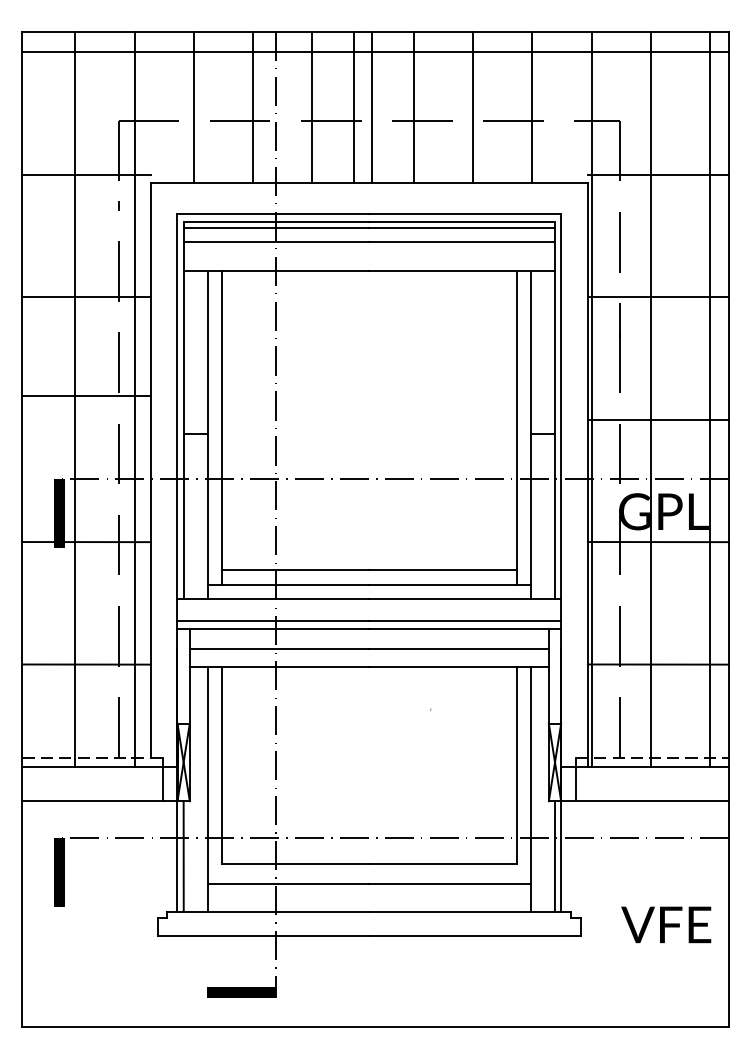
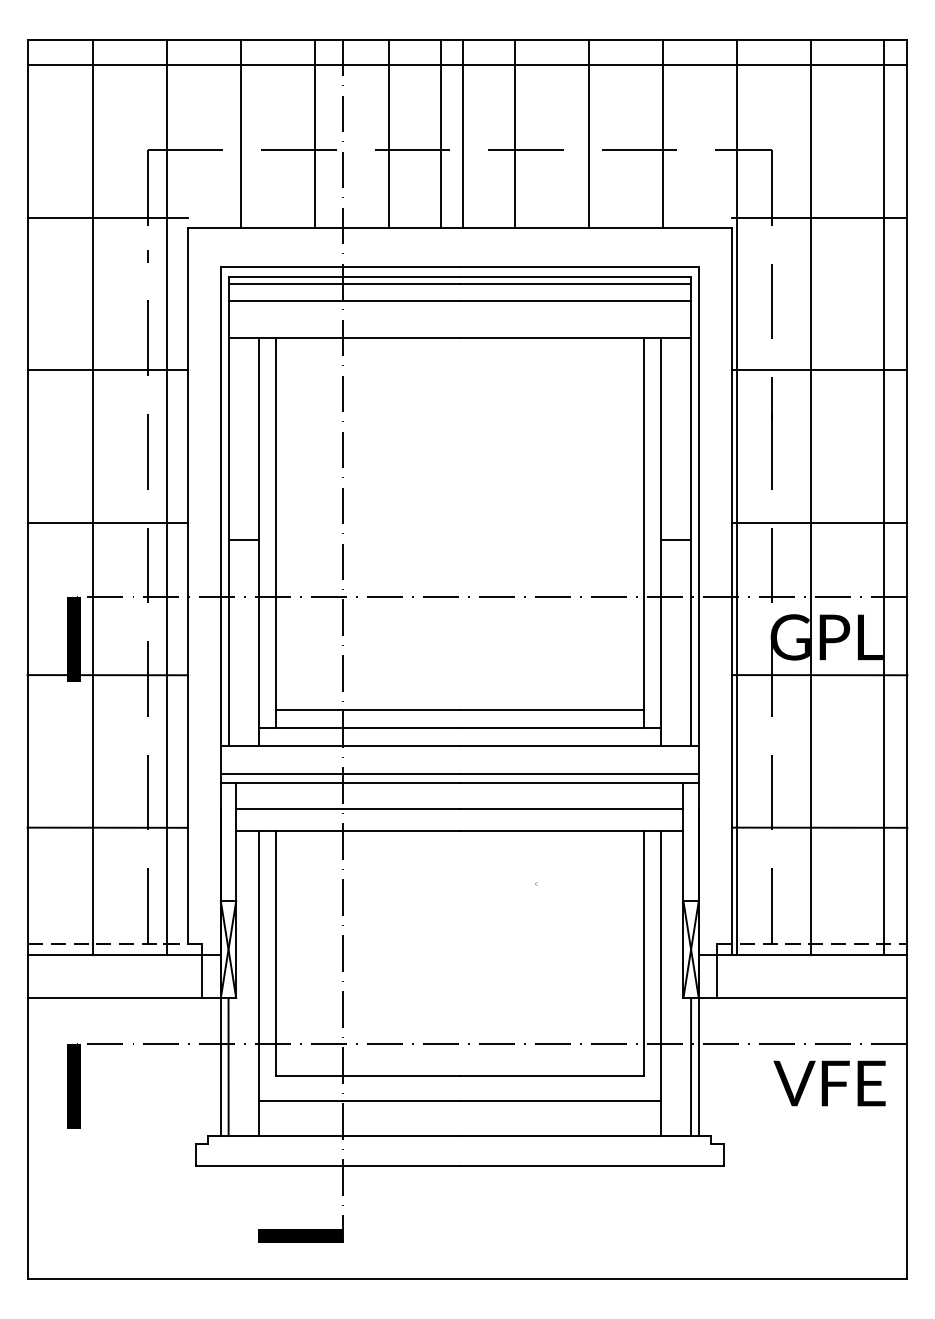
line: (86, 395) -> (107, 522), moved
text: (666, 924) -> (829, 1083), moved

